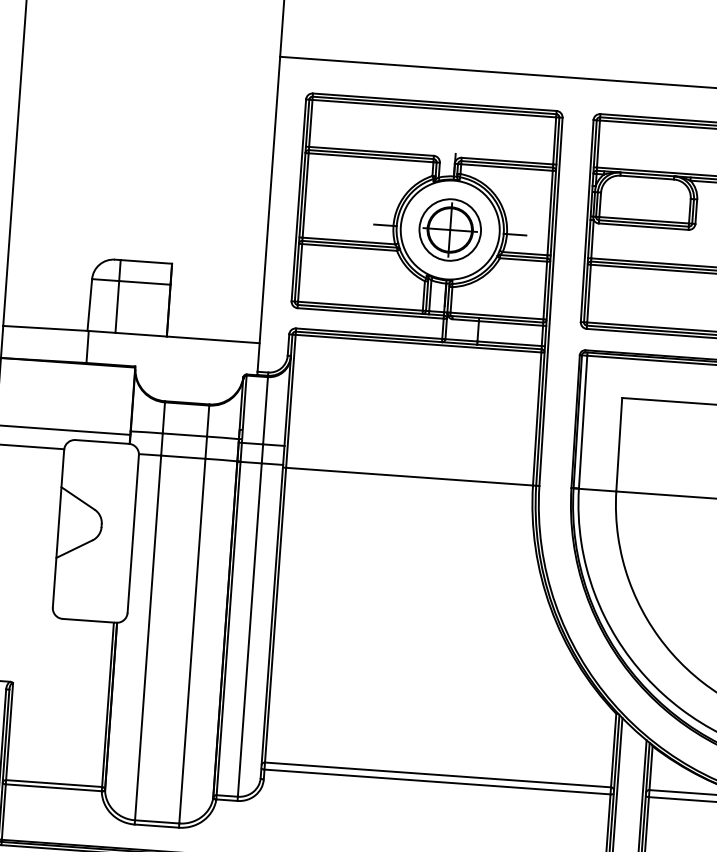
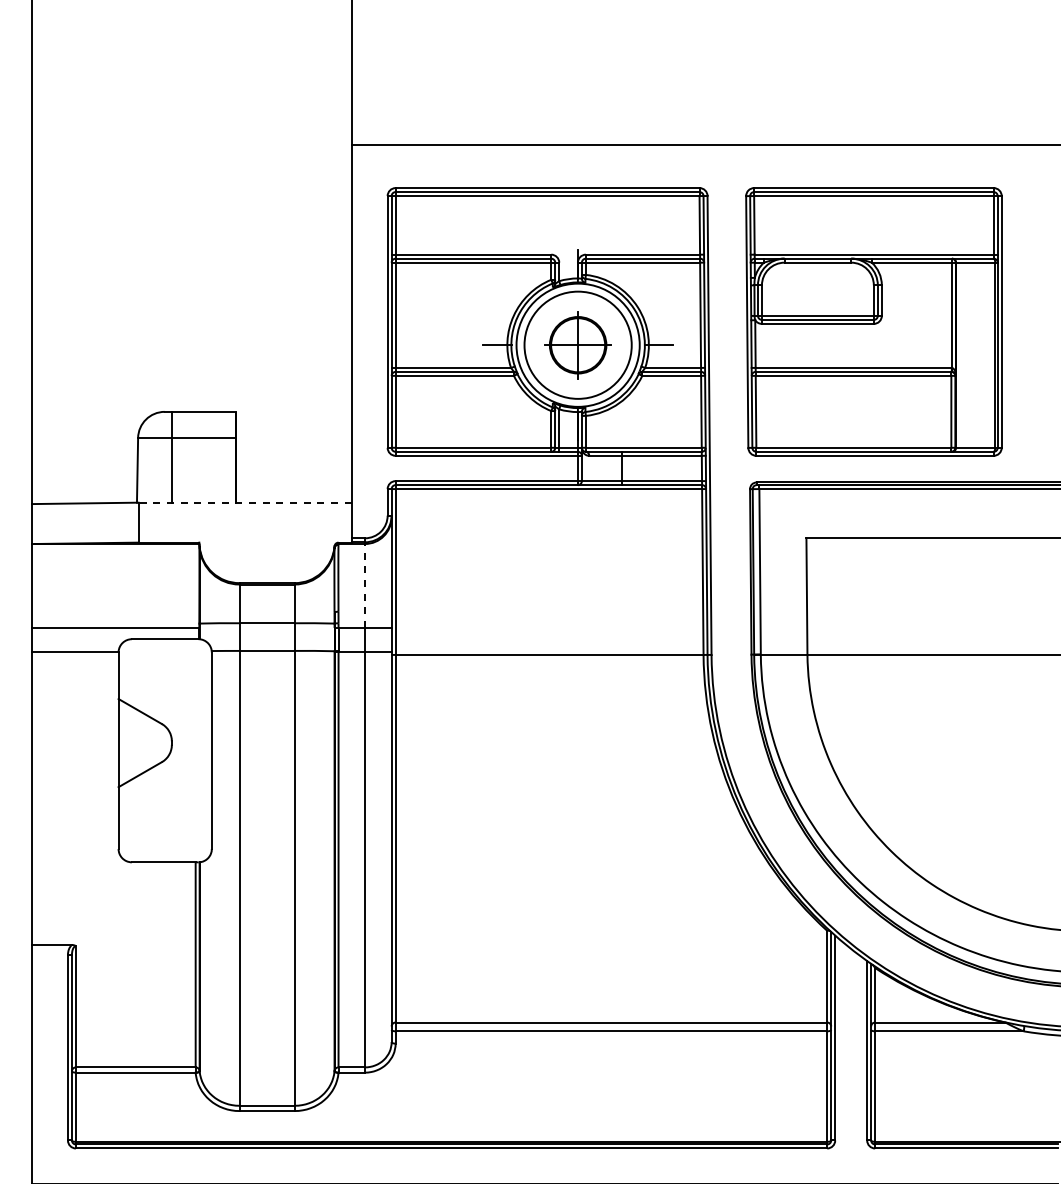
circle: (449, 229) -> (577, 344), size x1.4
line: (174, 336) -> (245, 502), solid -> dashed
line: (265, 410) -> (365, 585), solid -> dashed

